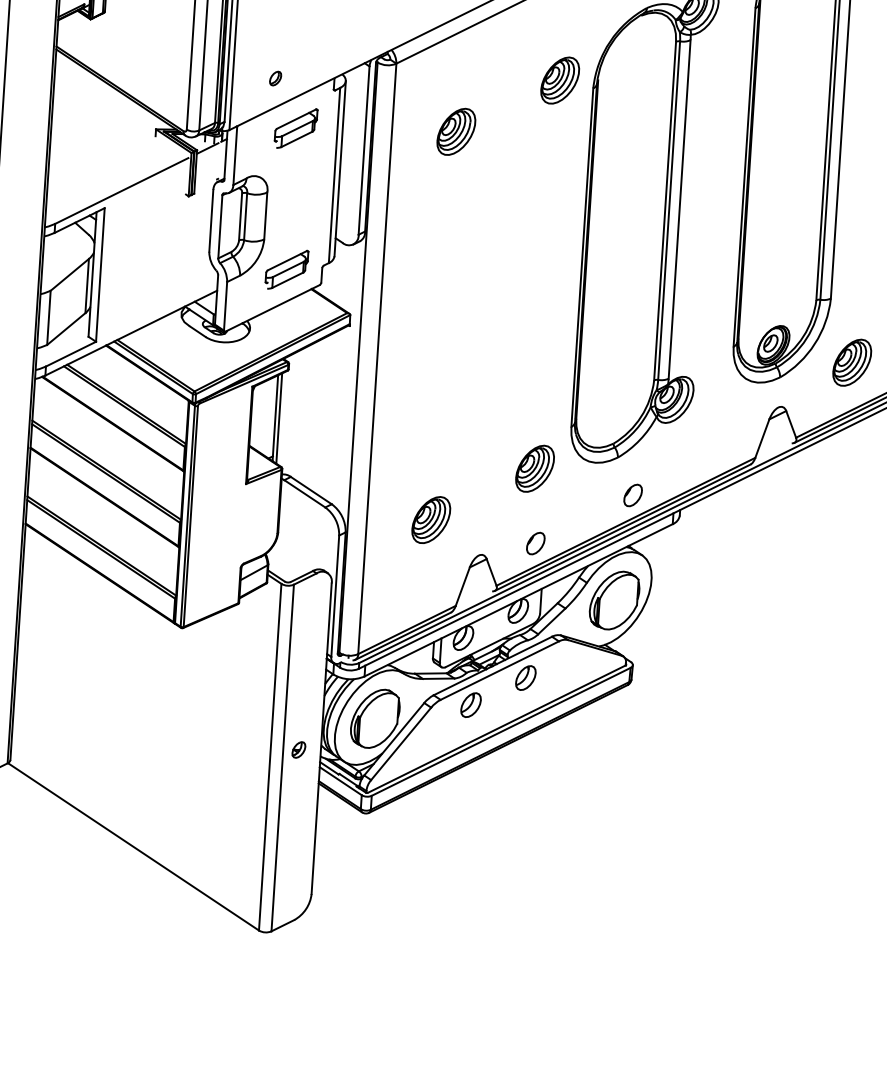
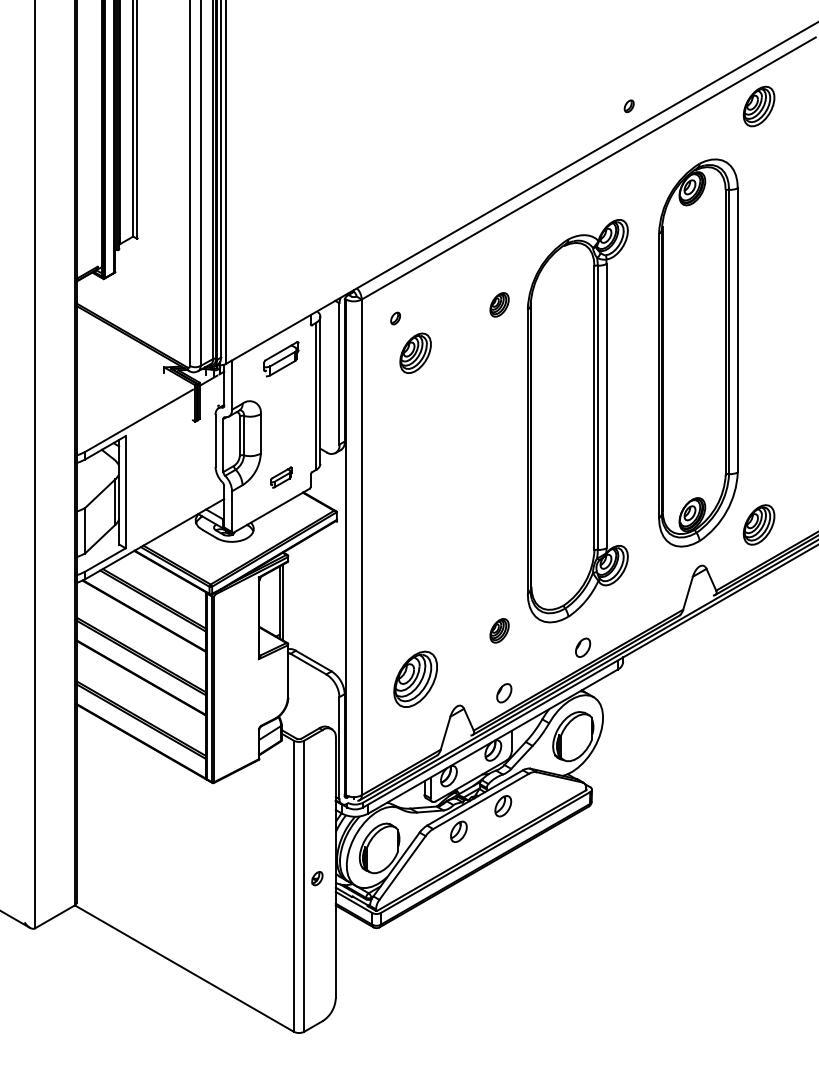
part: (275, 78) -> (395, 318), moved
part: (560, 80) -> (499, 304), size x0.6
part: (287, 269) -> (281, 477), size x0.6
part: (534, 468) -> (499, 630), size x0.6
part: (431, 519) -> (415, 678), size x1.4

